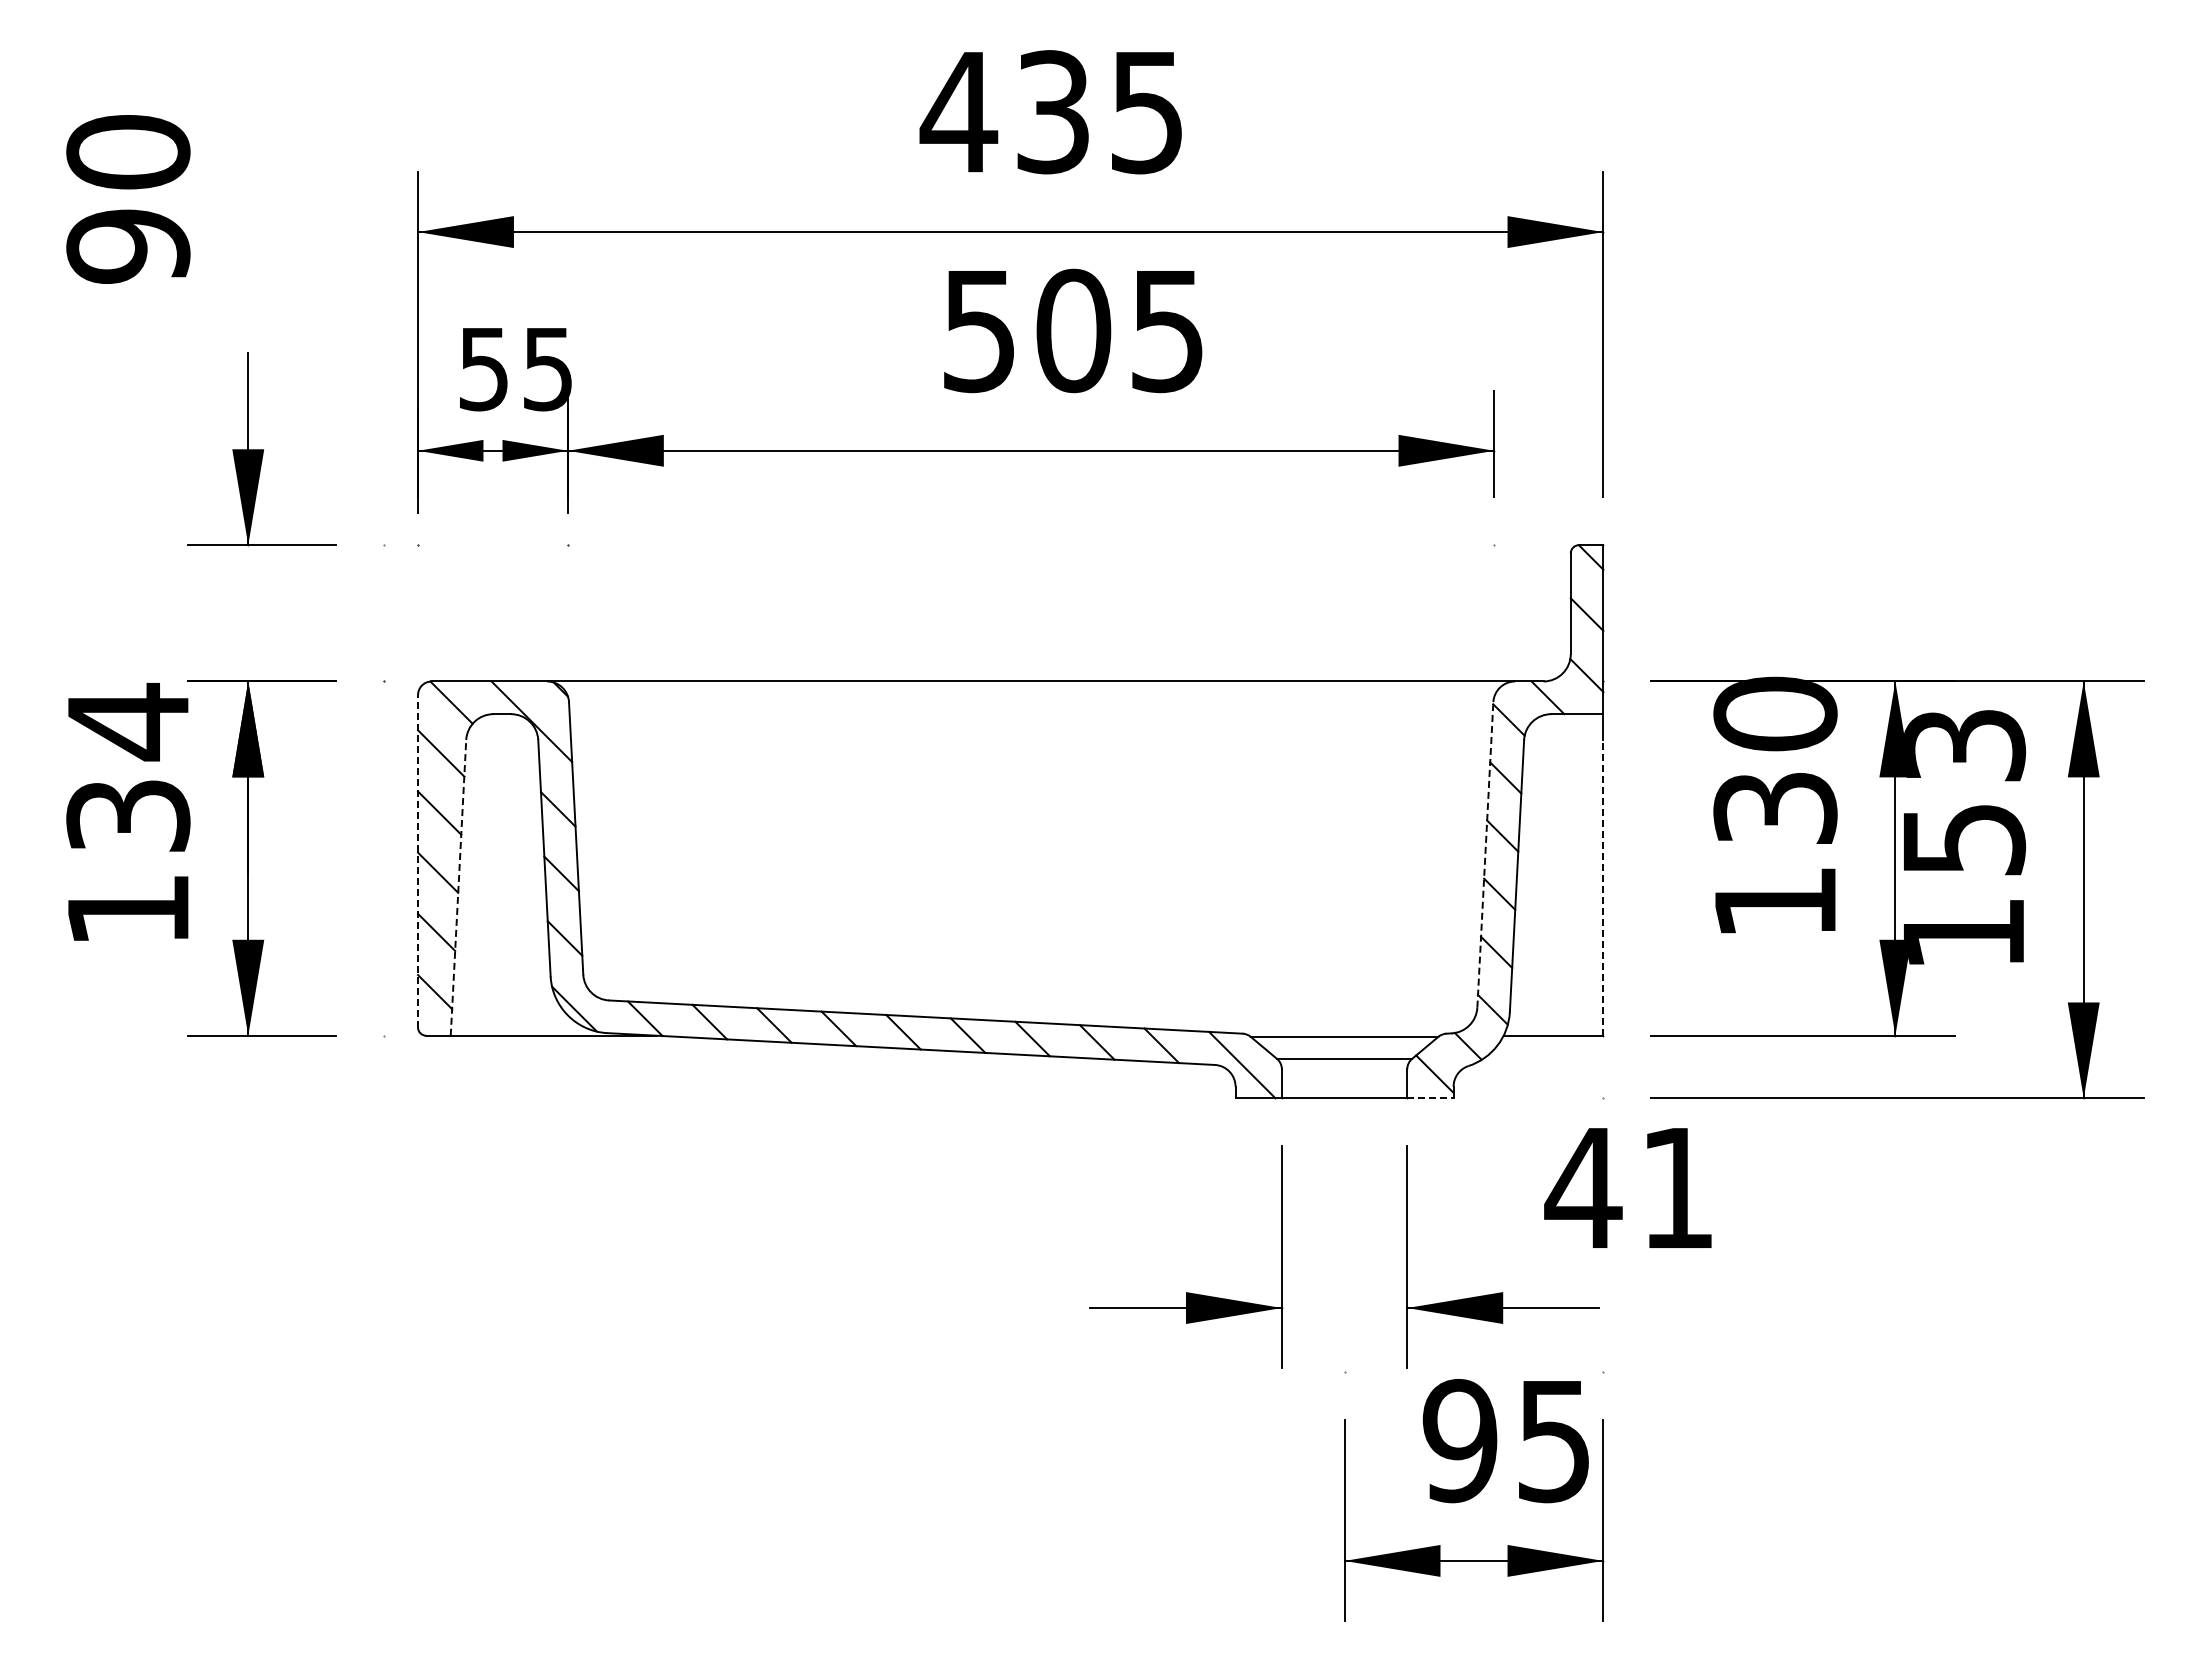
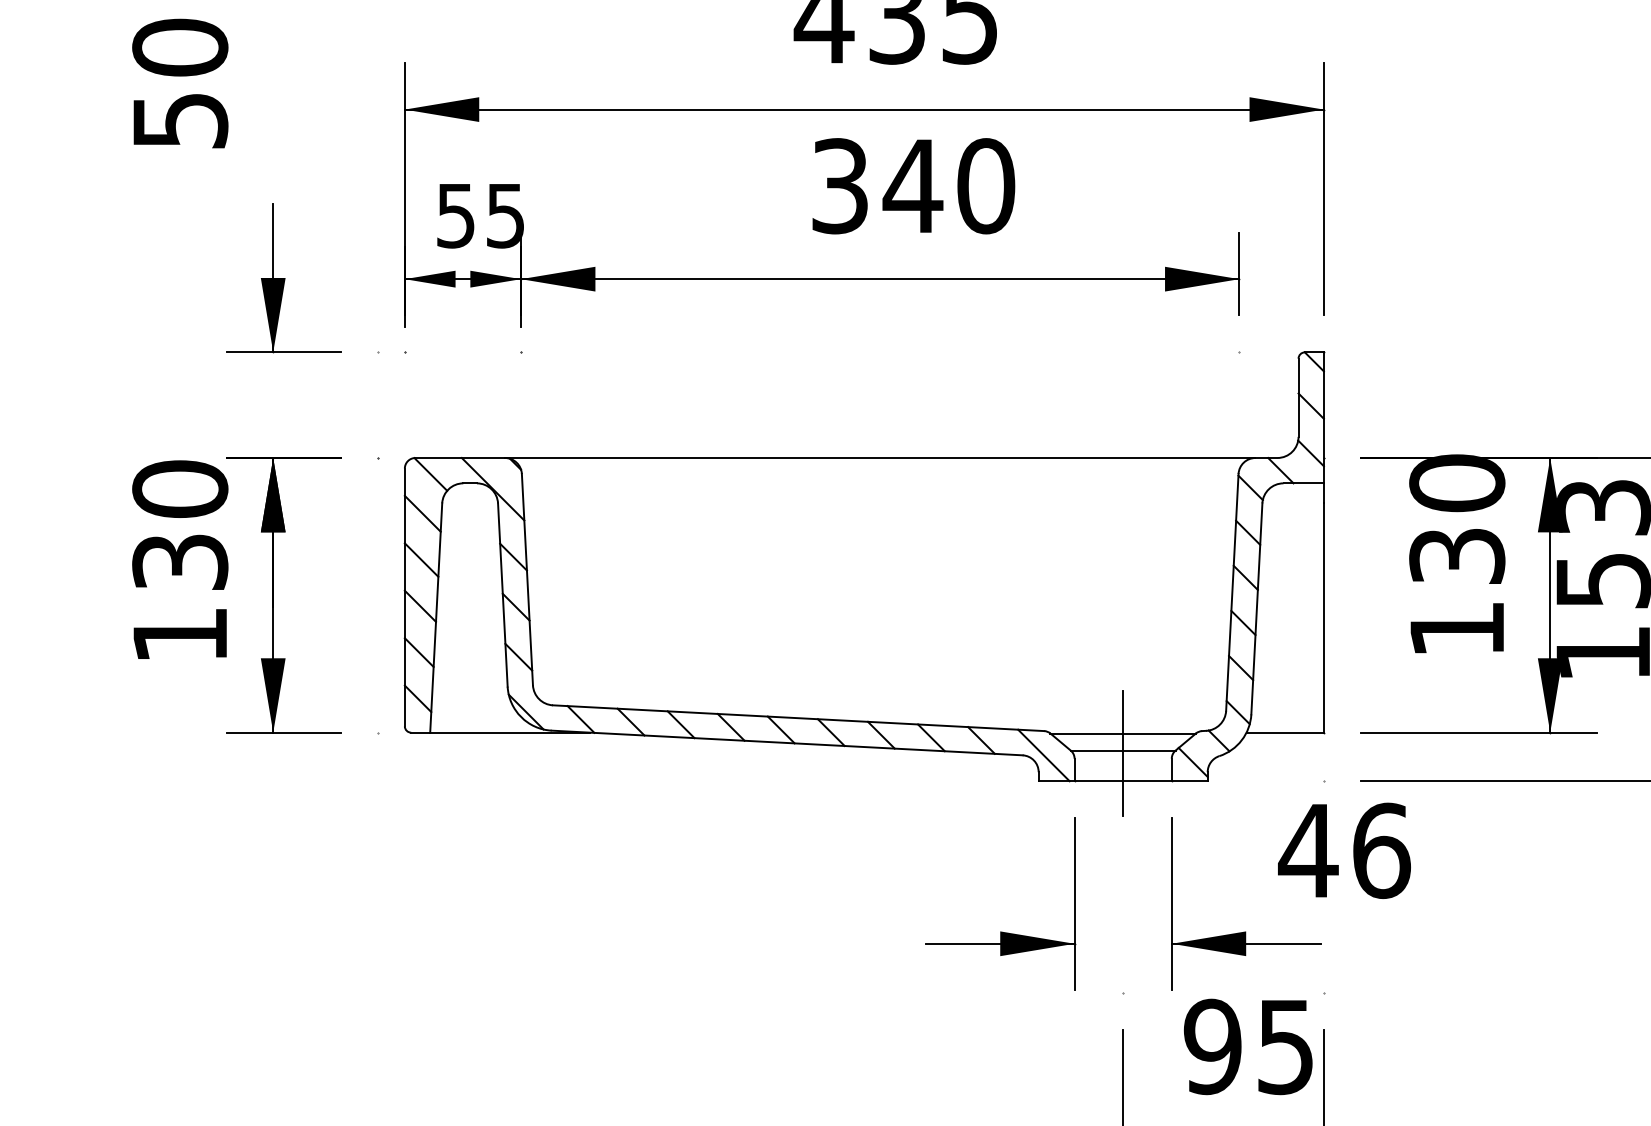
text: (128, 246) -> (180, 120), 90 -> 50
text: (1074, 330) -> (913, 185), 505 -> 340
text: (128, 722) -> (180, 489), 134 -> 130
line: (1485, 854) -> (1232, 592), dashed -> solid
line: (418, 860) -> (405, 596), dashed -> solid
line: (458, 887) -> (436, 617), dashed -> solid
line: (1603, 887) -> (1323, 617), dashed -> solid
line: (1344, 1061) -> (1123, 752), added
line: (1430, 1098) -> (1189, 781), dashed -> solid
text: (1678, 1188) -> (1382, 851), 41 -> 46

